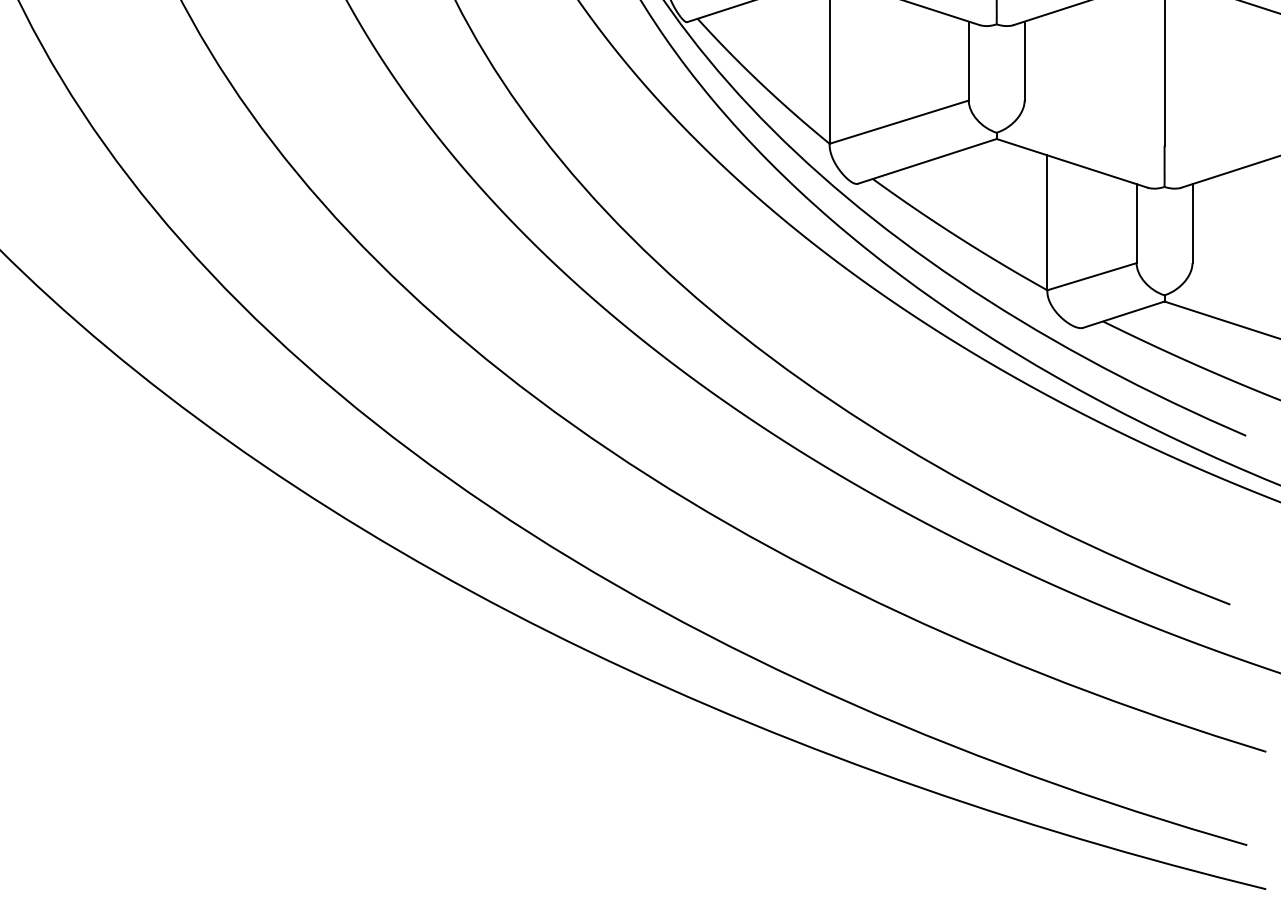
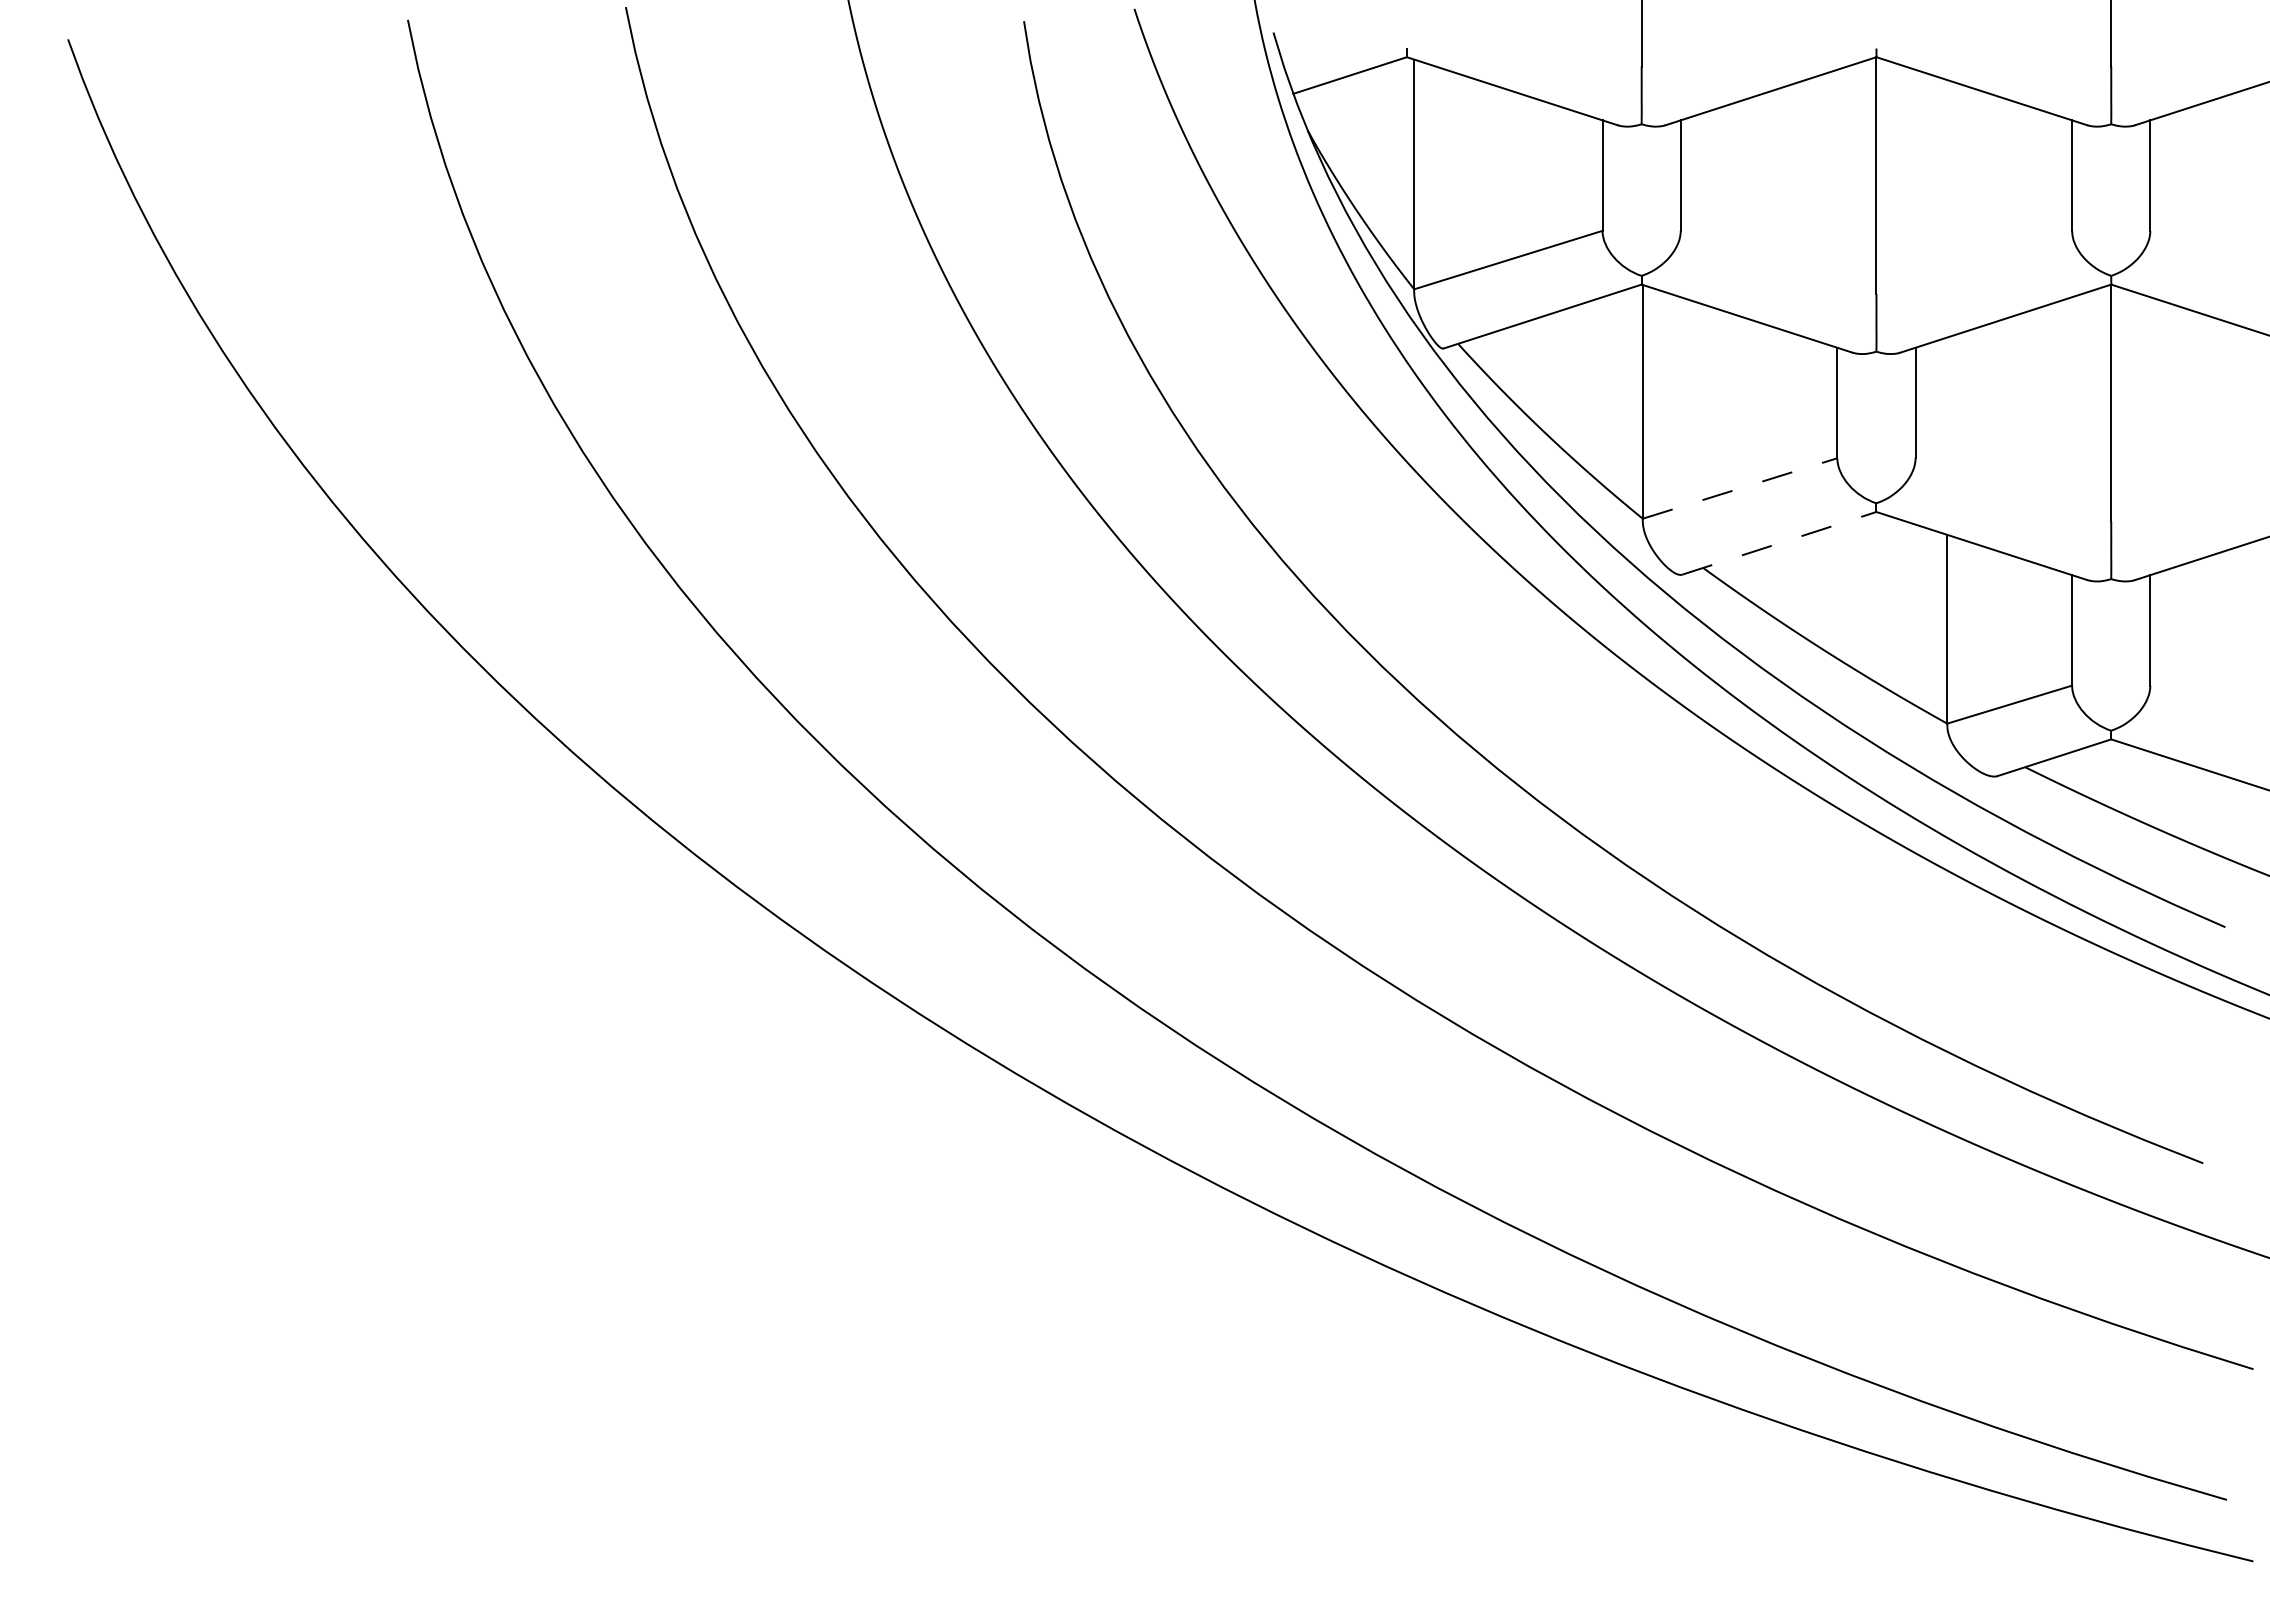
line: (899, 122) -> (1740, 488), solid -> dashed
line: (927, 161) -> (1779, 543), solid -> dashed

